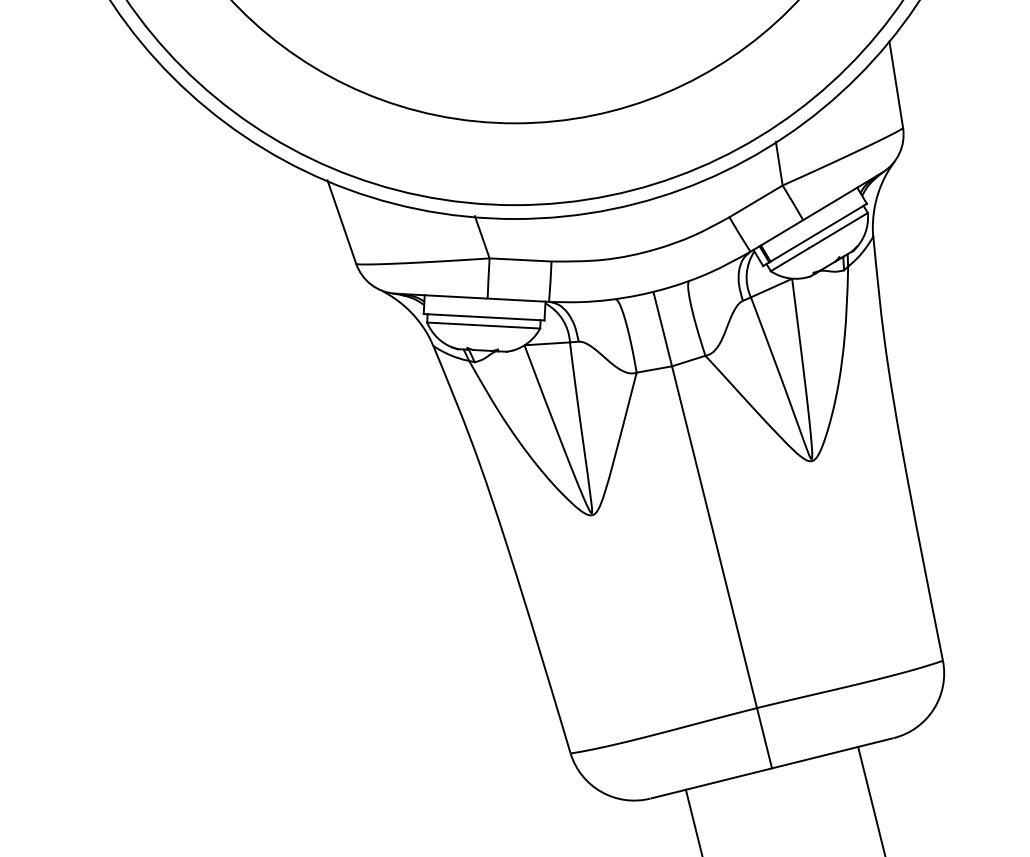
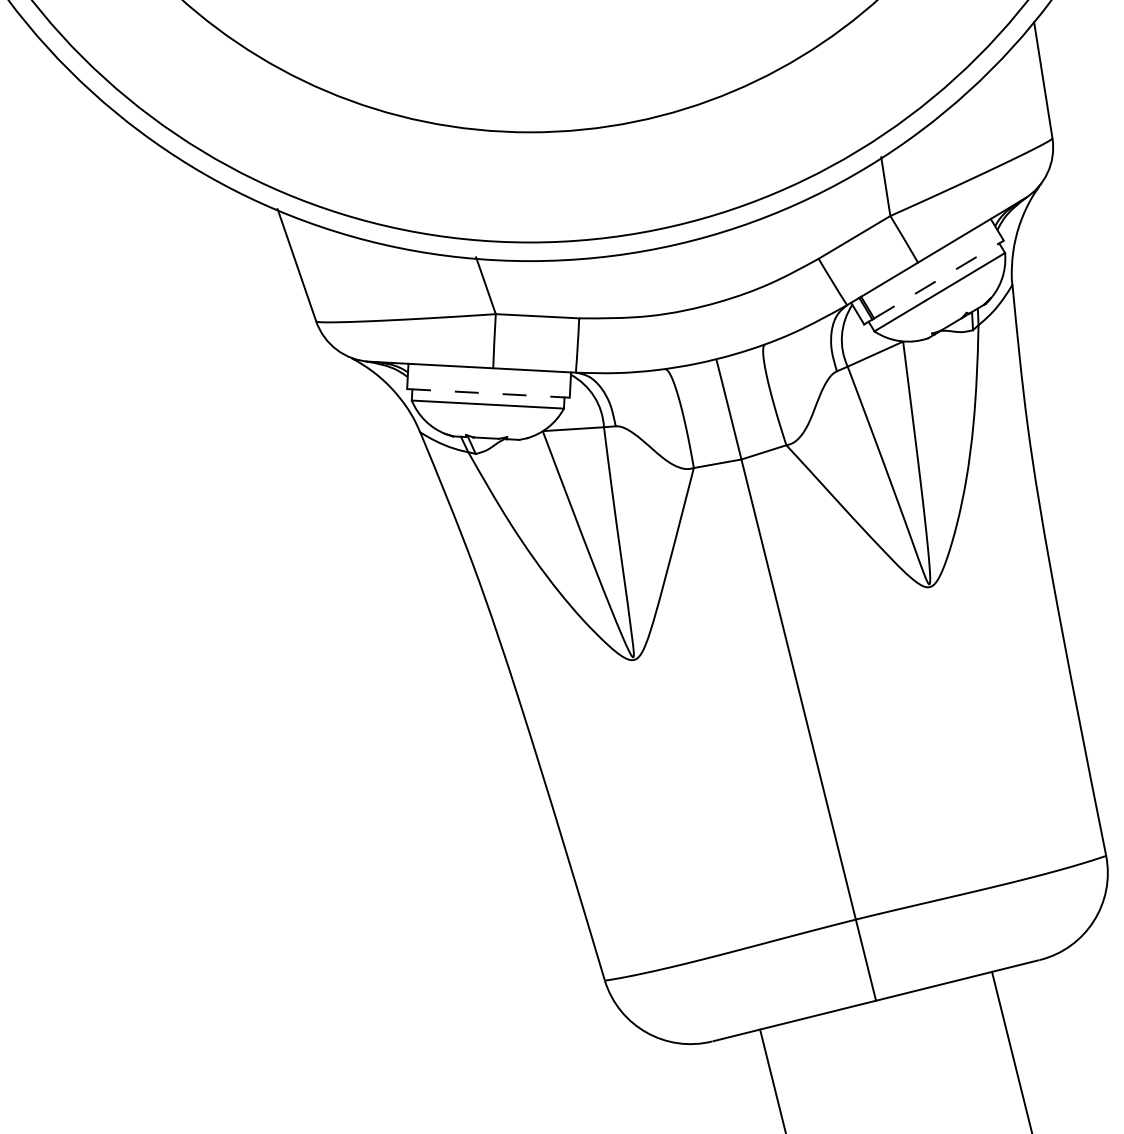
line: (819, 232) -> (939, 279), solid -> dashed
line: (484, 317) -> (488, 393), solid -> dashed

